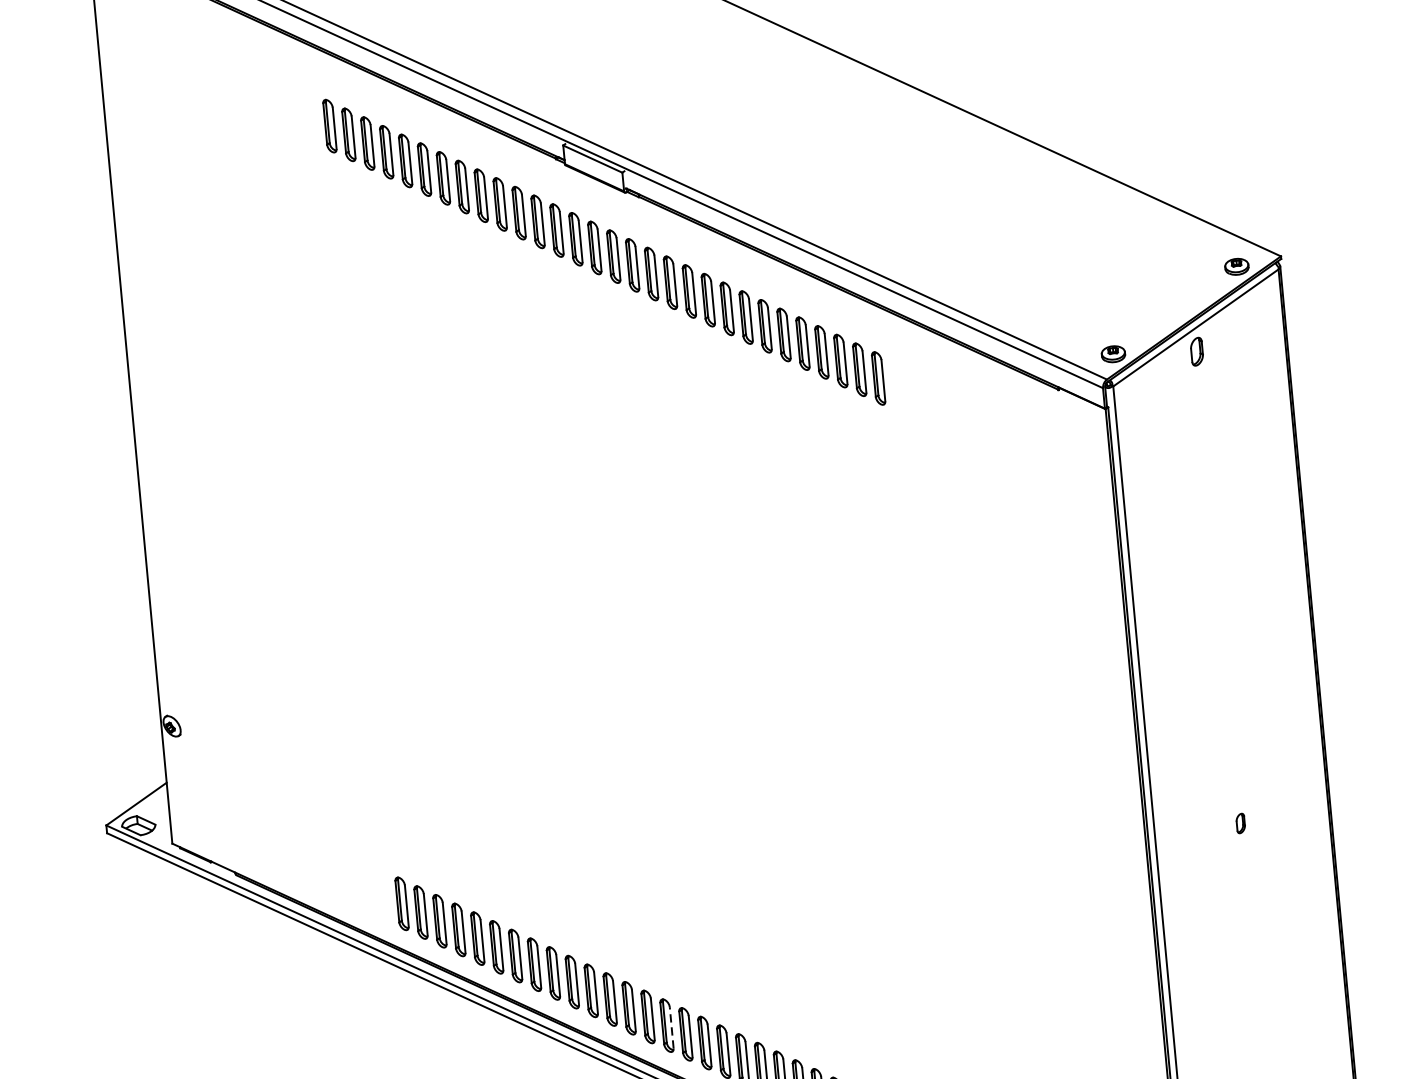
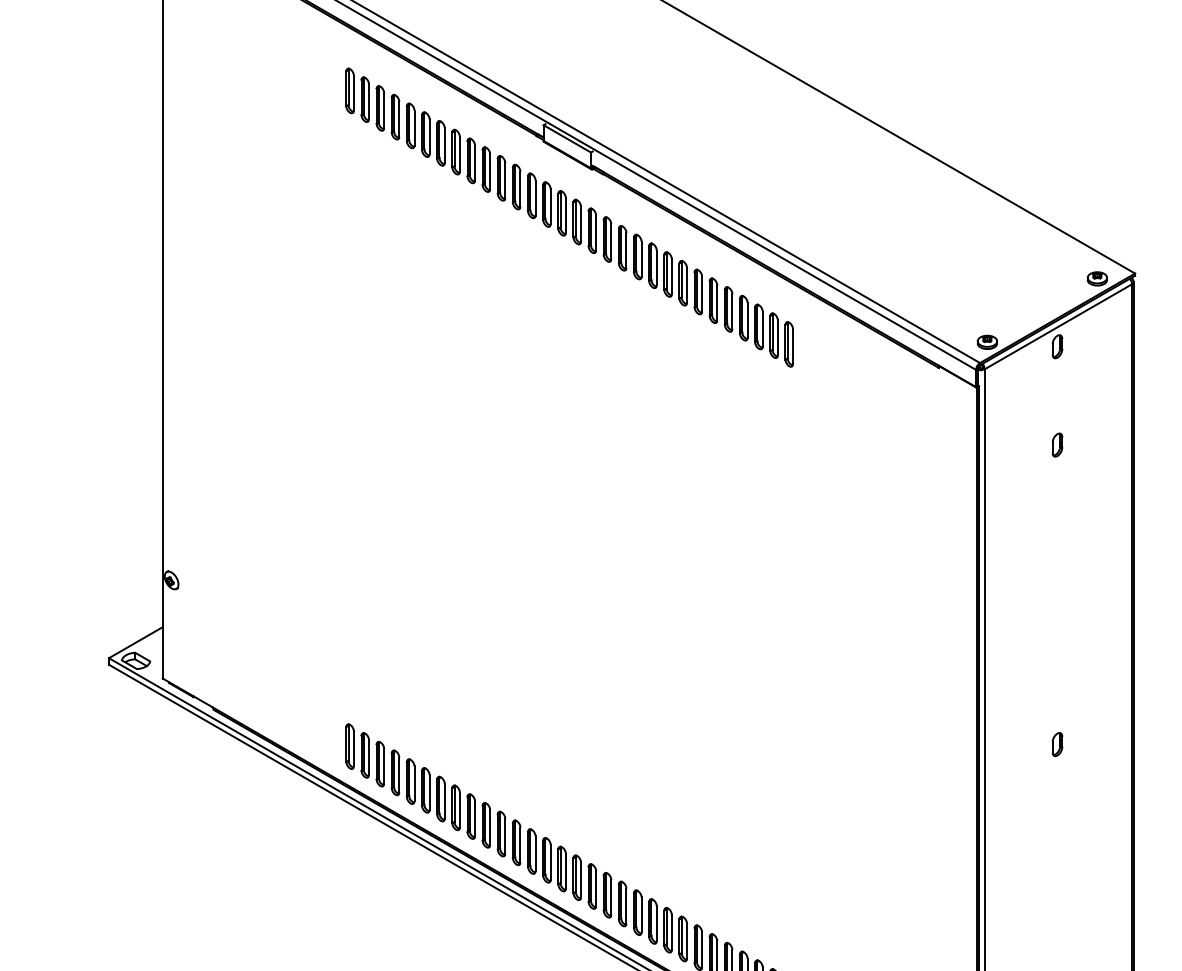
part: (1207, 467) -> (1057, 444), added
part: (1240, 823) -> (1057, 744), size x1.43
line: (671, 1027) -> (565, 870), dashed -> solid

